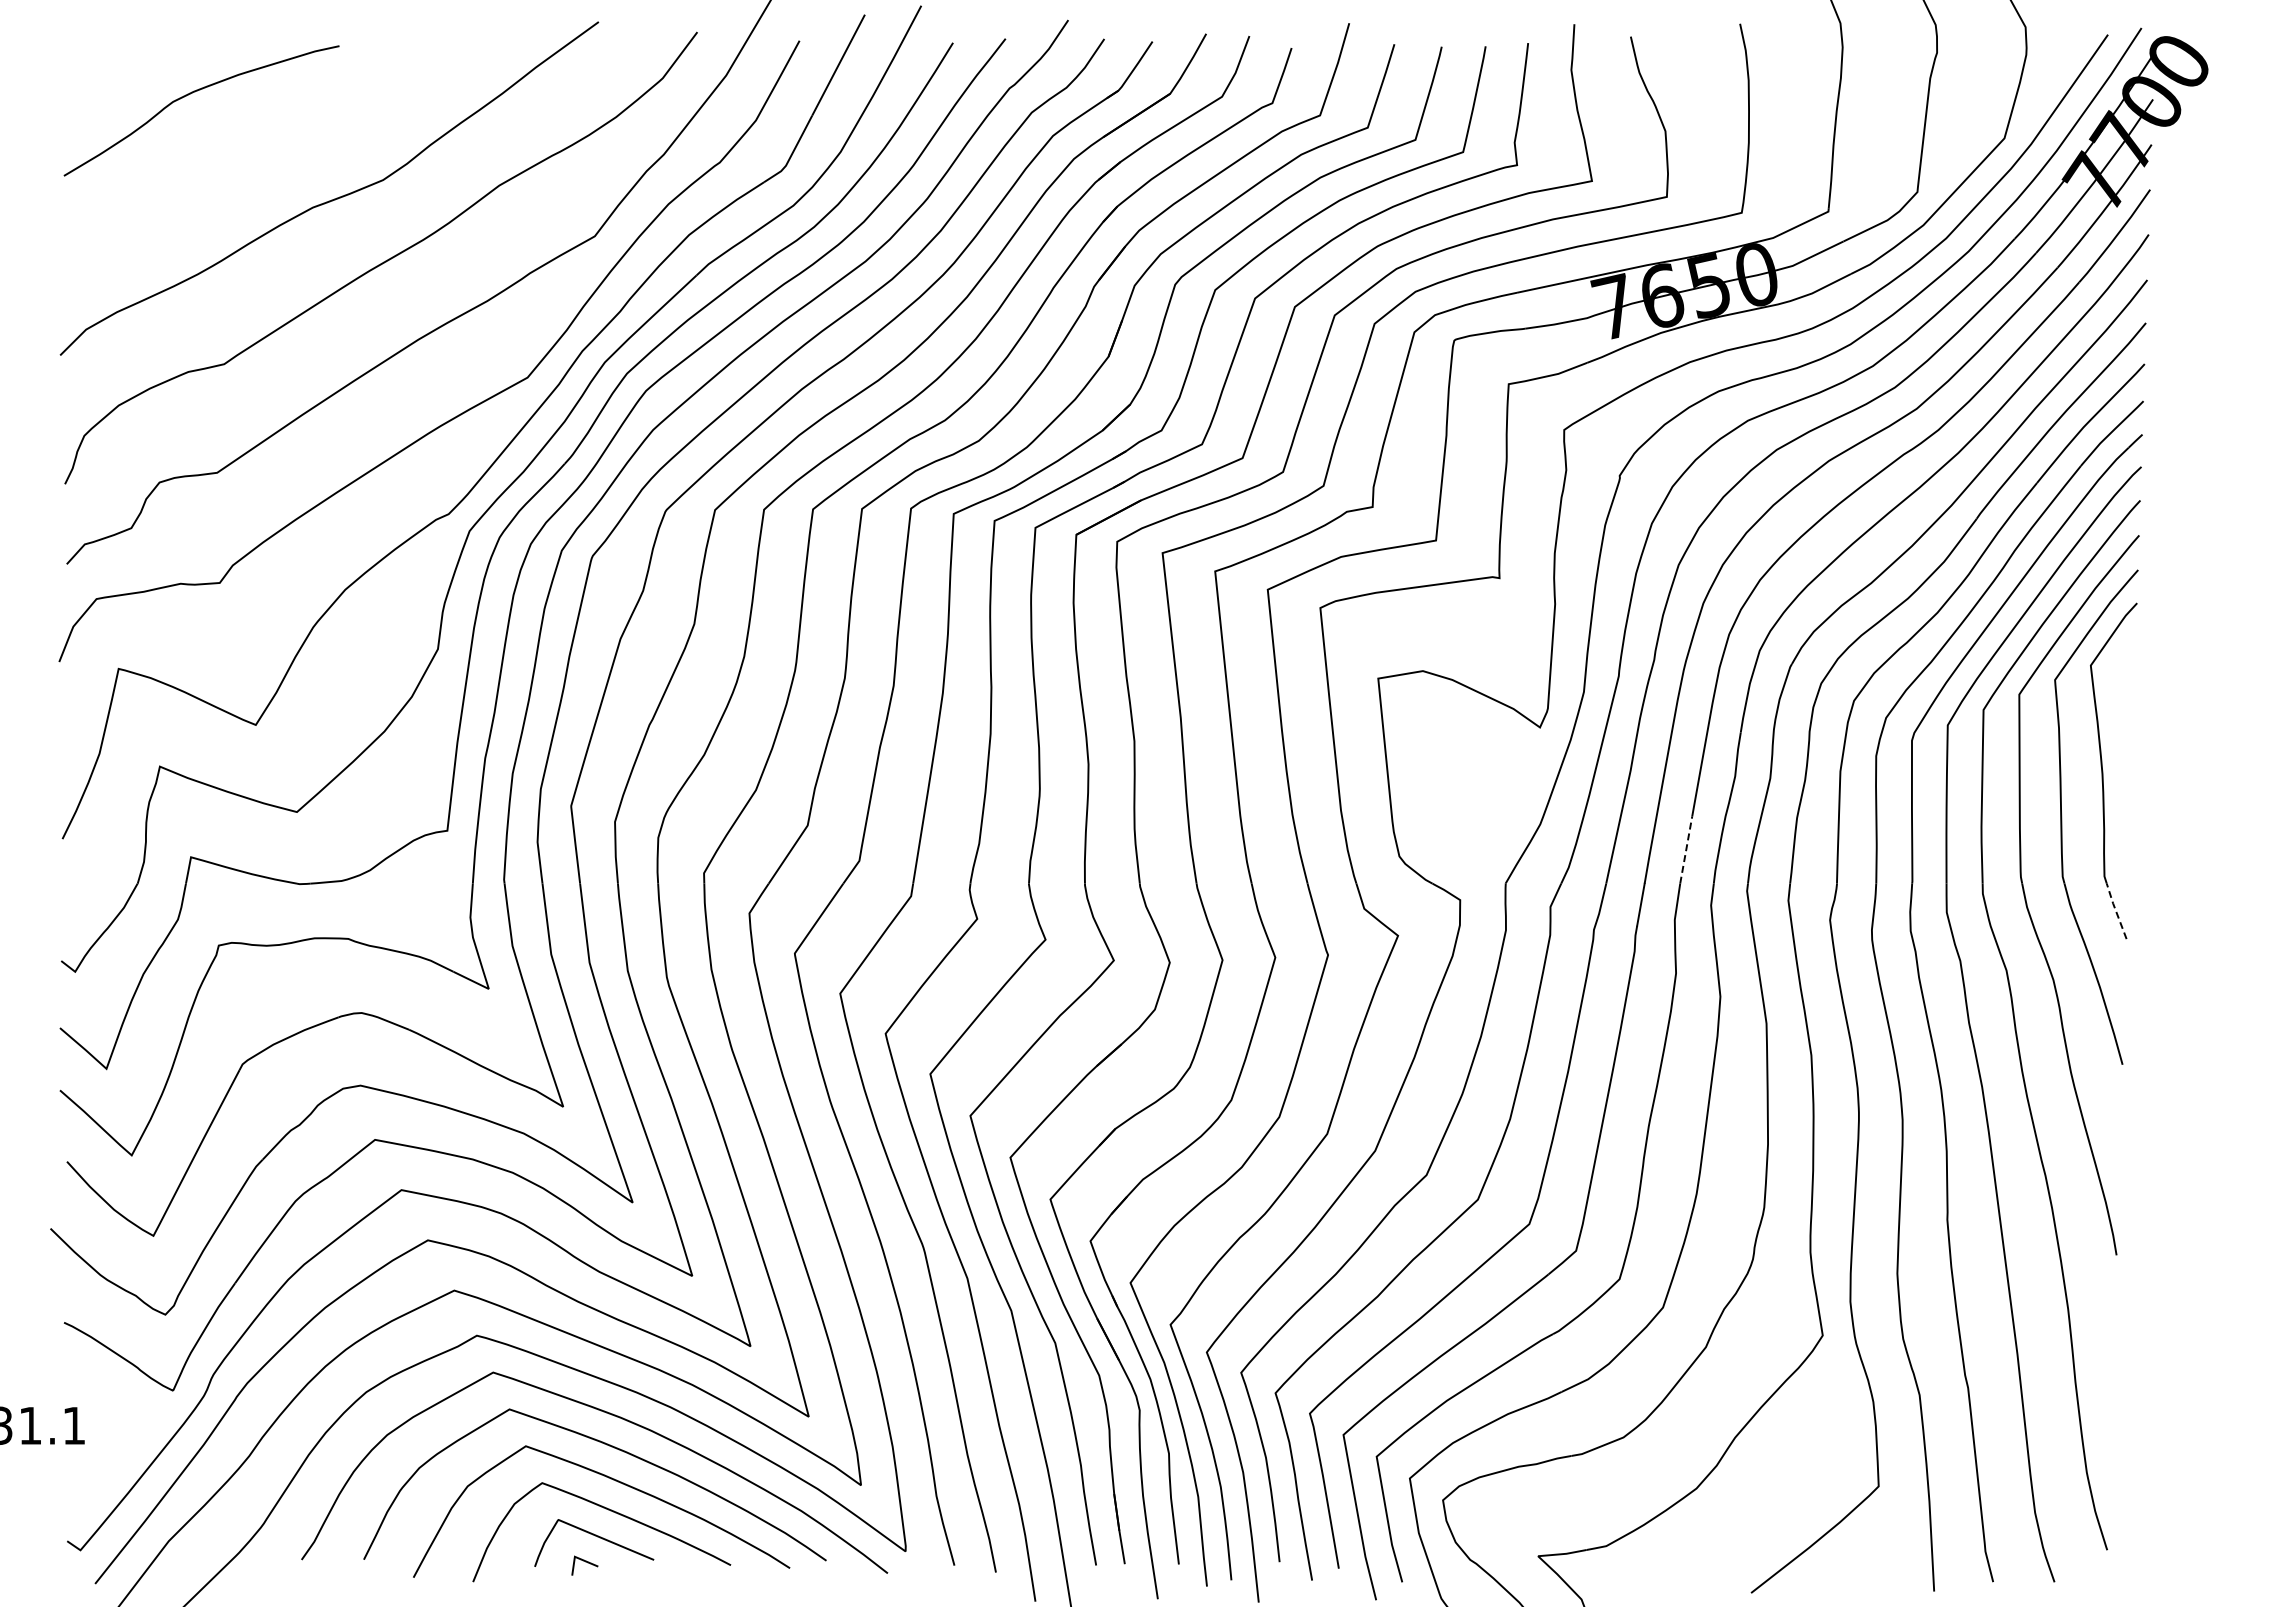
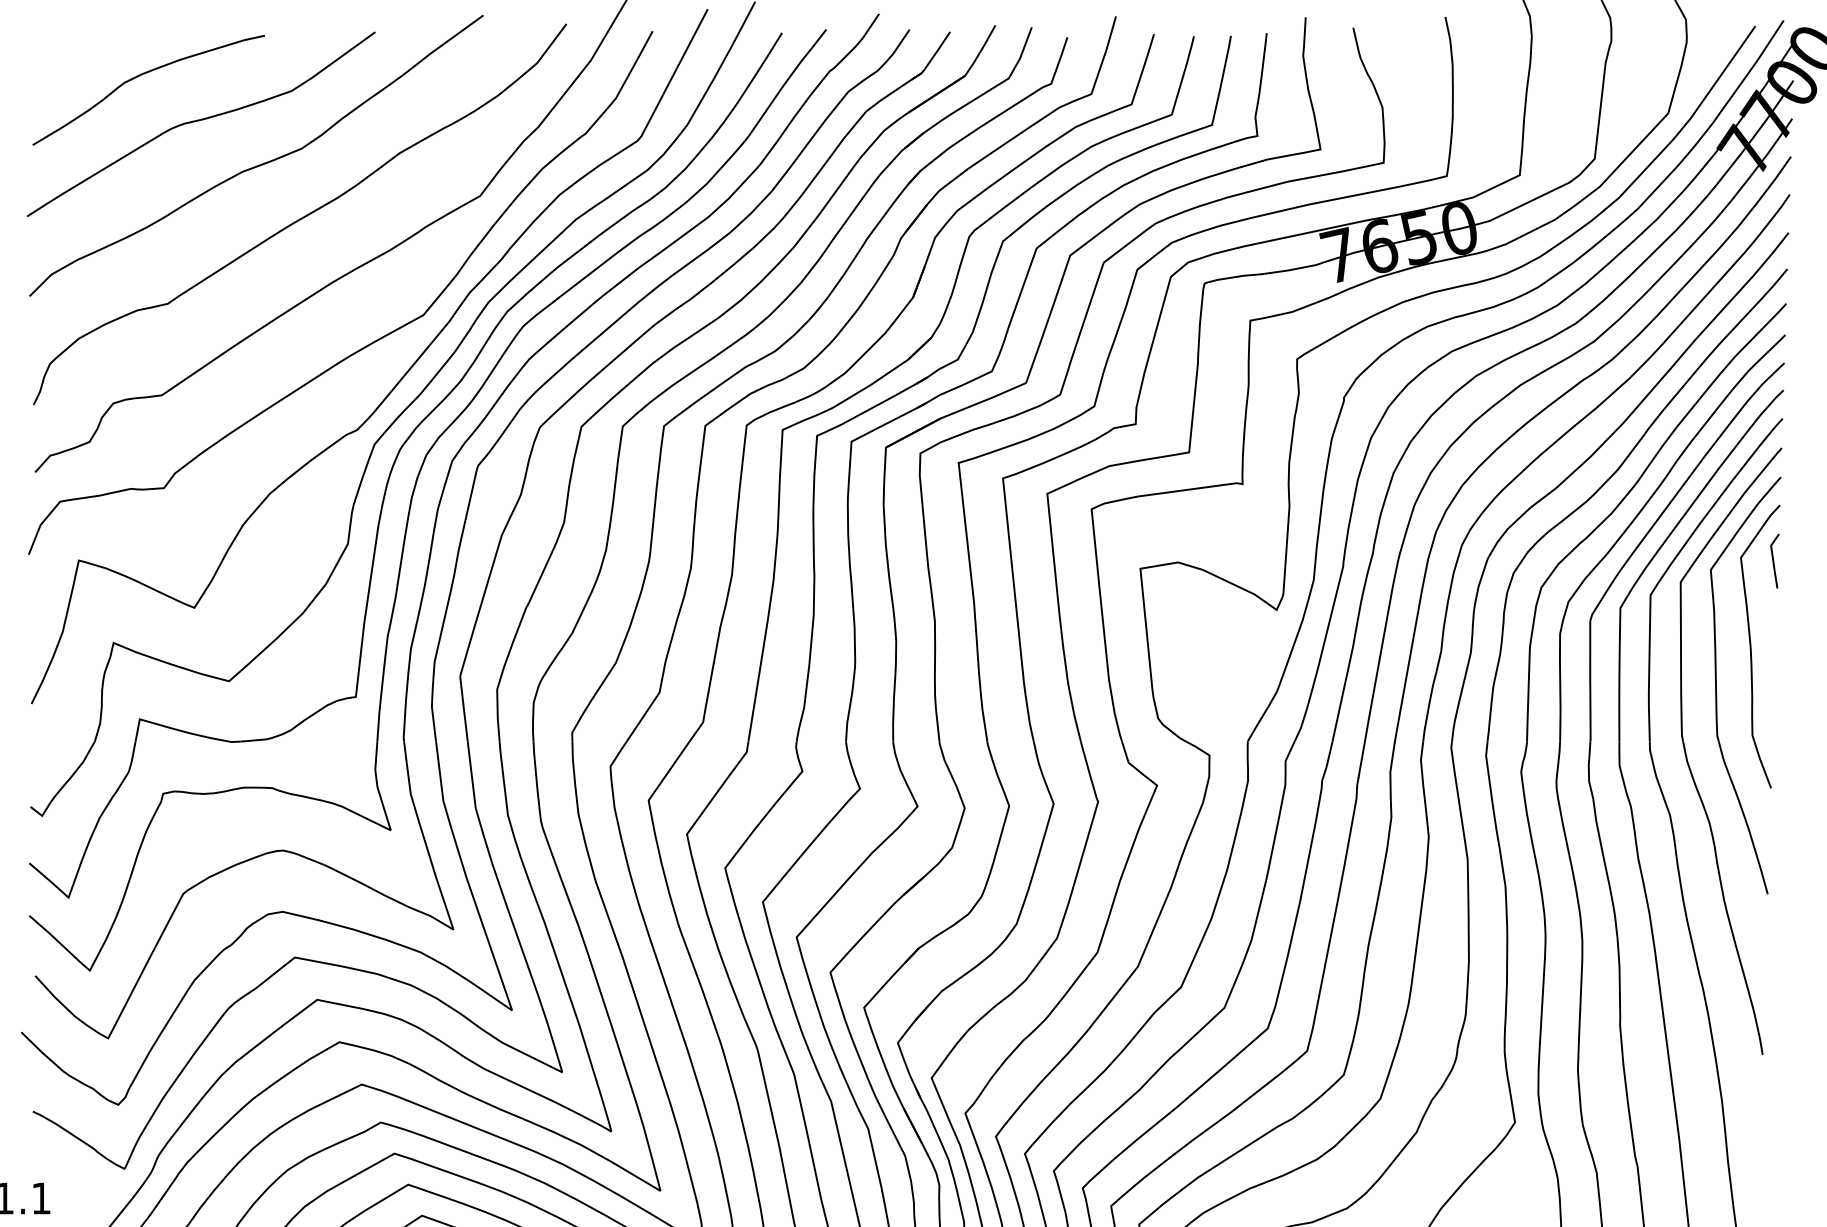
curve: (262, 147) -> (200, 121), added
line: (2130, 669) -> (1774, 561), added
line: (1686, 849) -> (1400, 712), dashed -> solid
line: (2115, 910) -> (1761, 764), dashed -> solid

